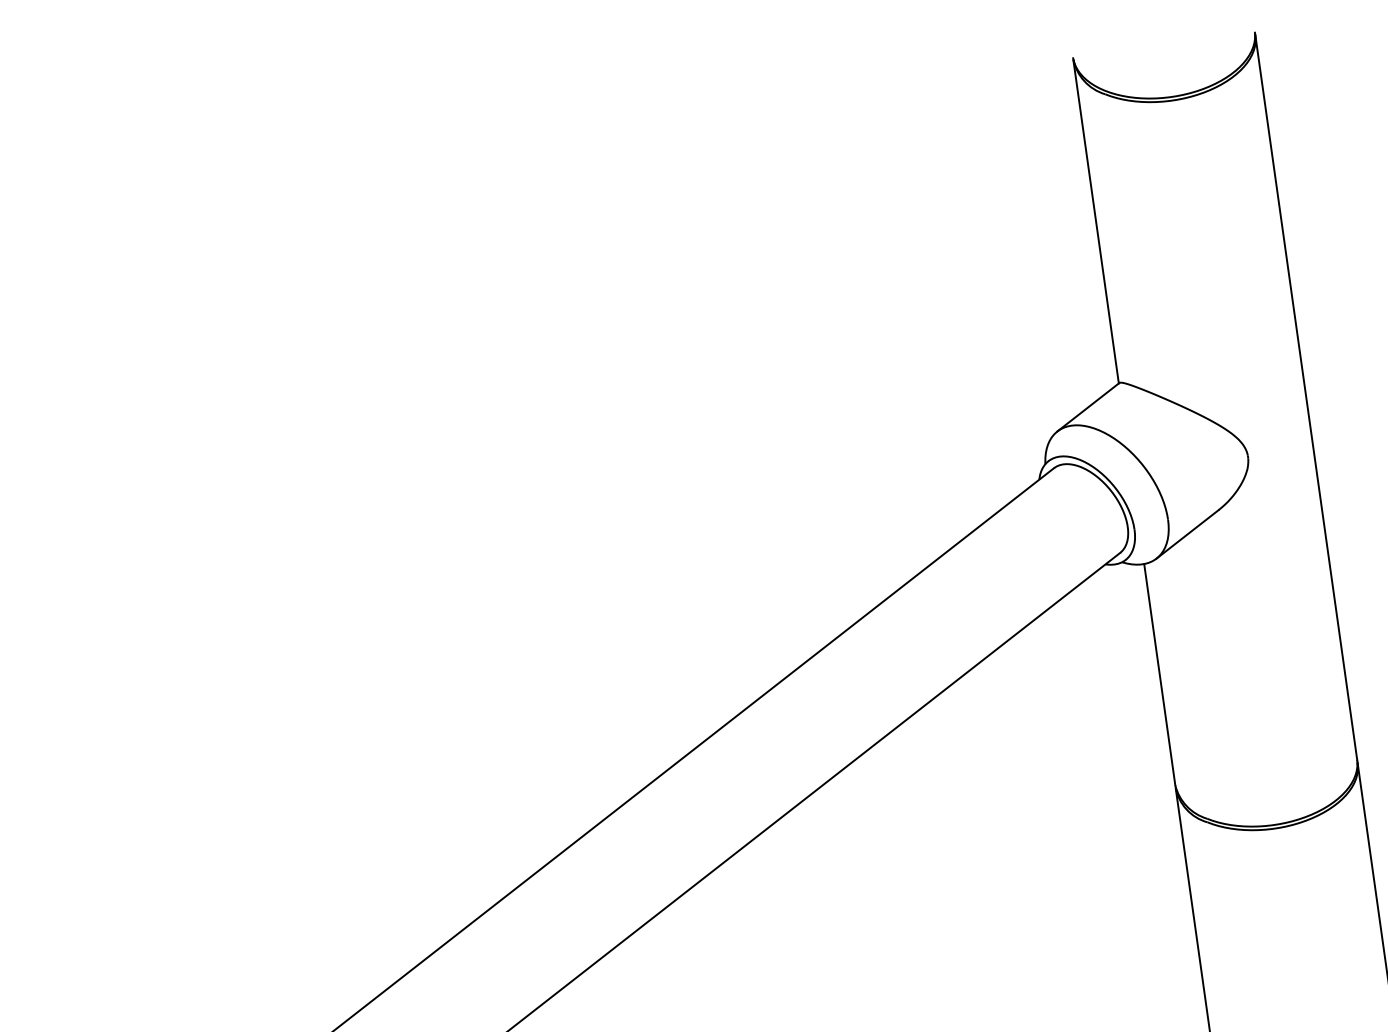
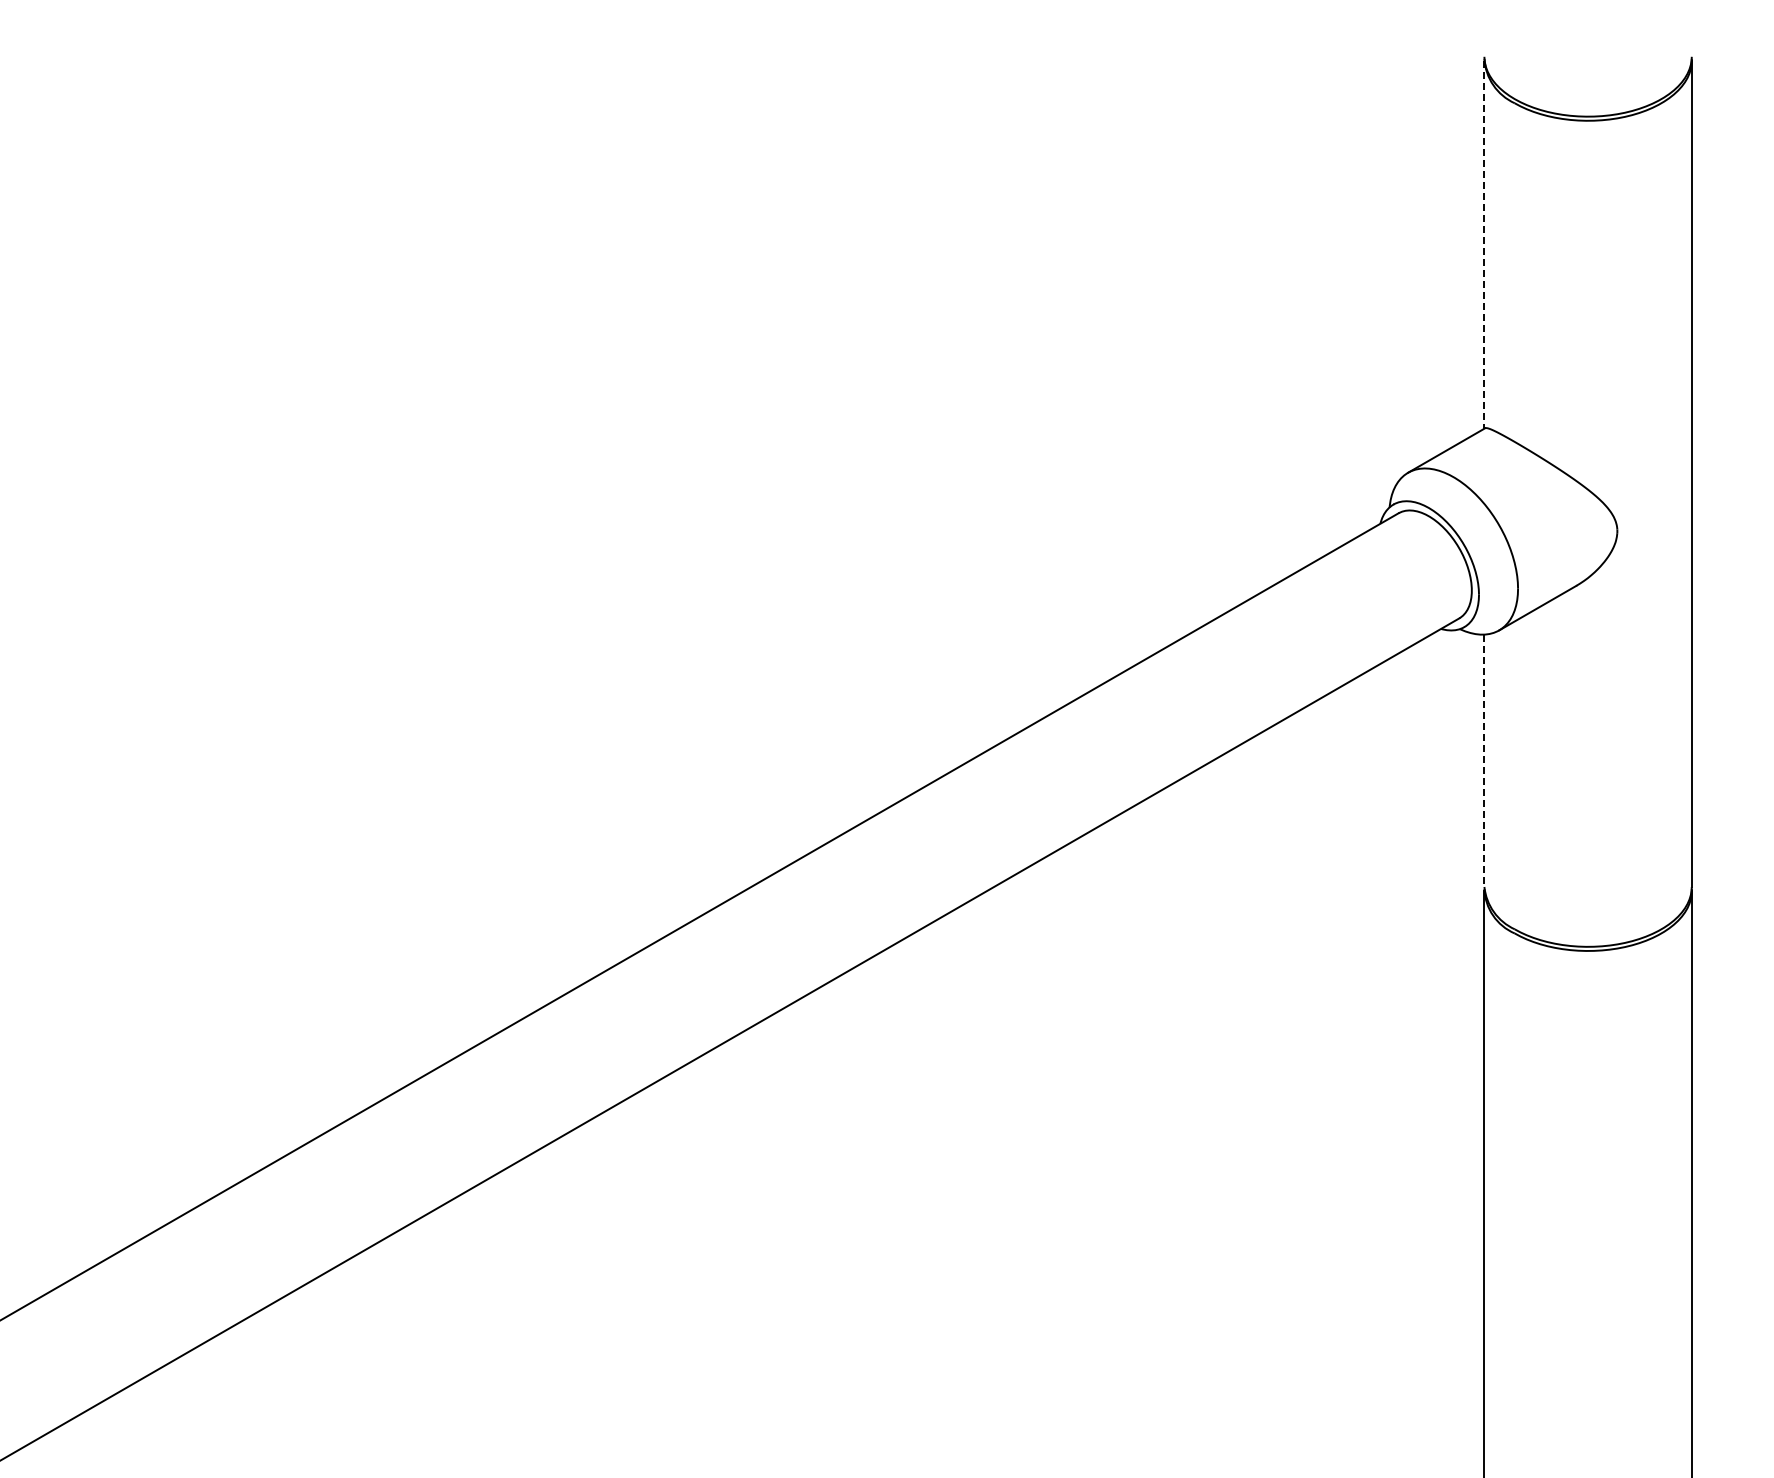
line: (1096, 221) -> (1484, 244), solid -> dashed
line: (1159, 675) -> (1484, 761), solid -> dashed

